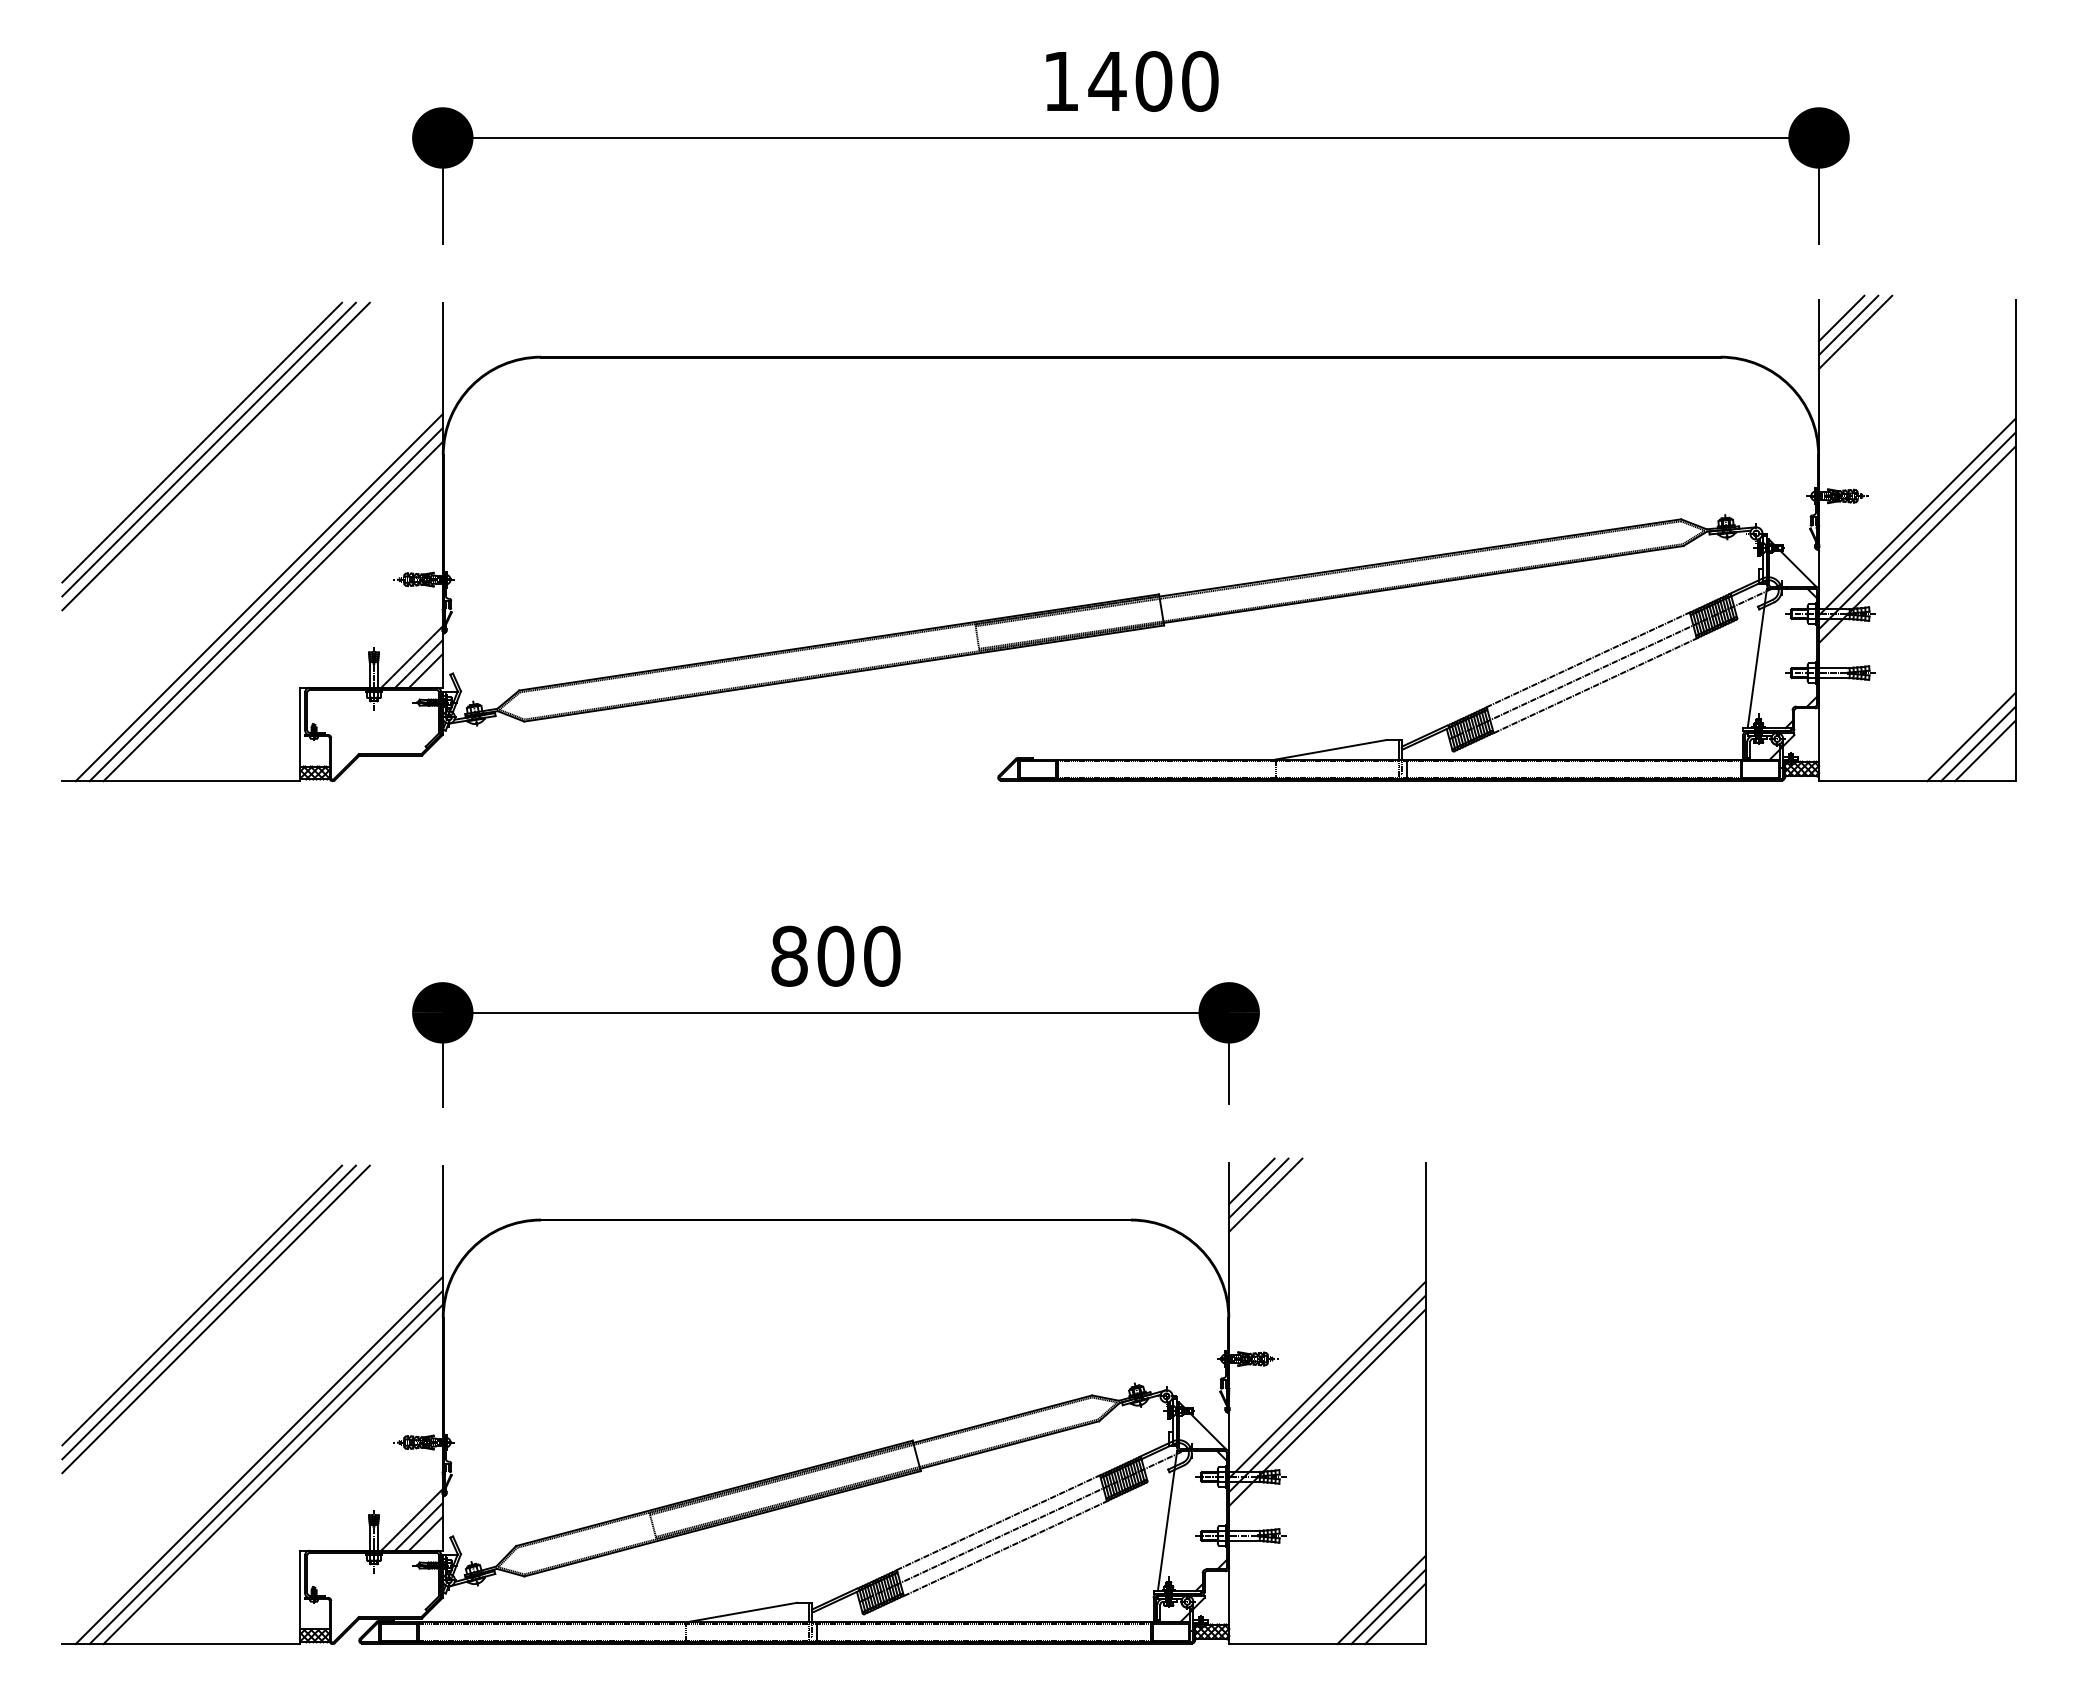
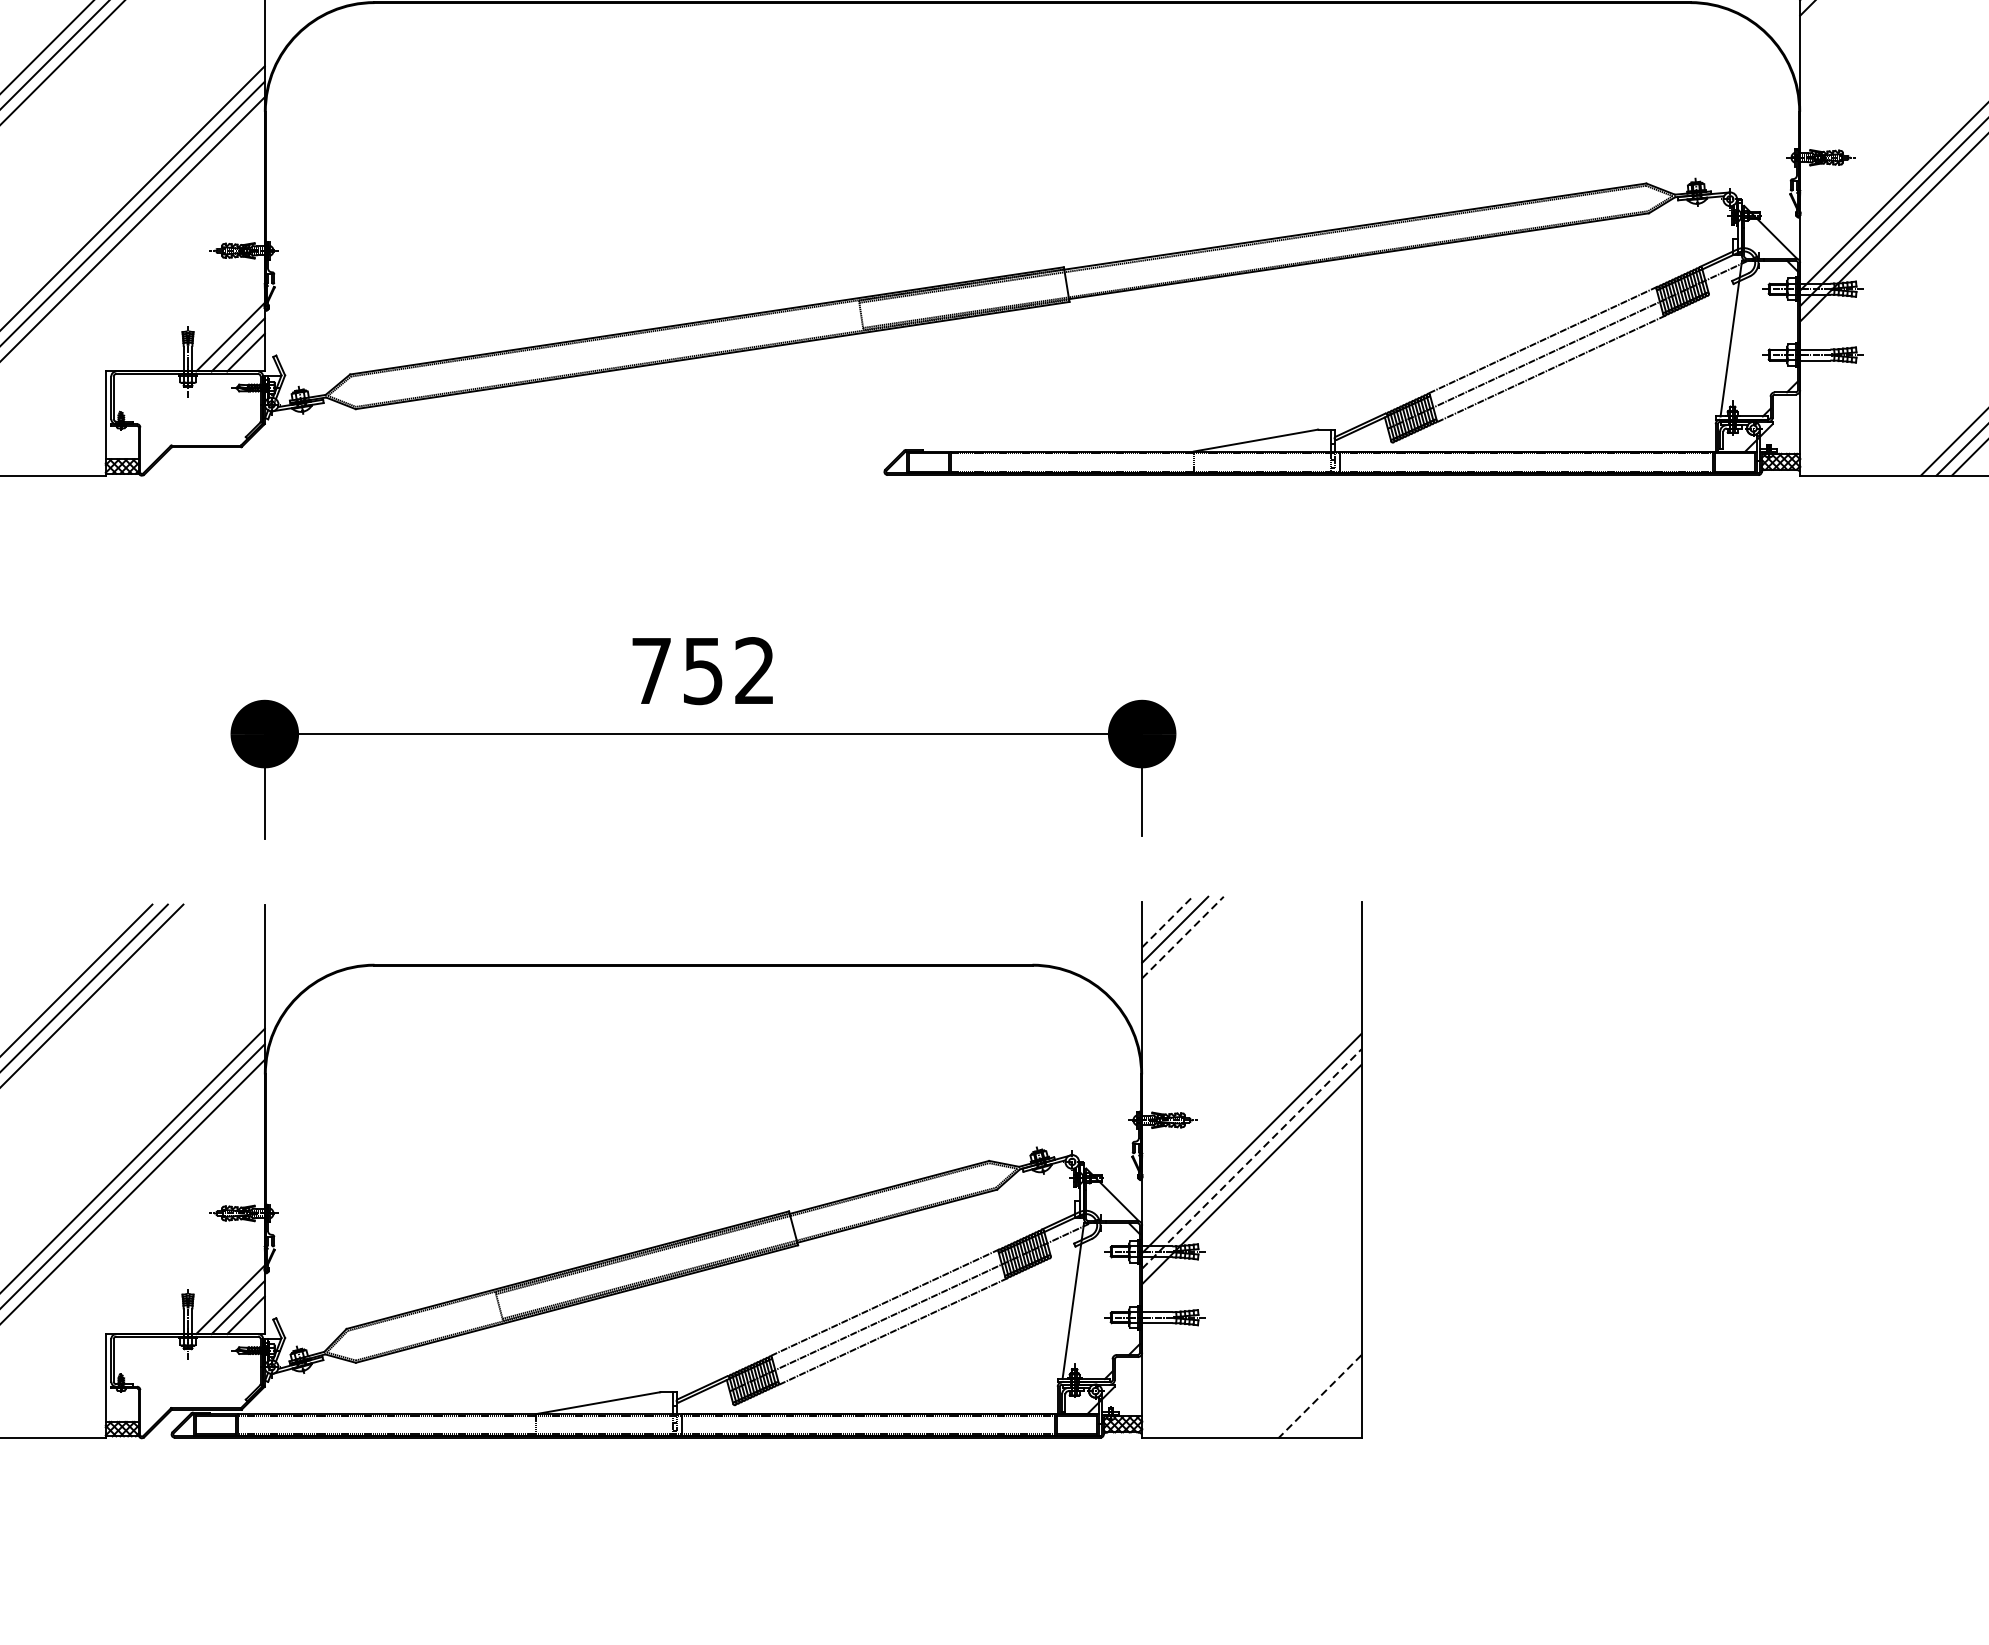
text: (835, 955) -> (702, 670), 800 -> 752
line: (1252, 1180) -> (1168, 921), solid -> dashed
line: (1265, 1195) -> (1182, 937), solid -> dashed
line: (1327, 1393) -> (1251, 1158), solid -> dashed
line: (1381, 1599) -> (1312, 1388), removed
line: (1388, 1606) -> (1319, 1396), solid -> dashed
line: (1395, 1613) -> (1327, 1404), removed

